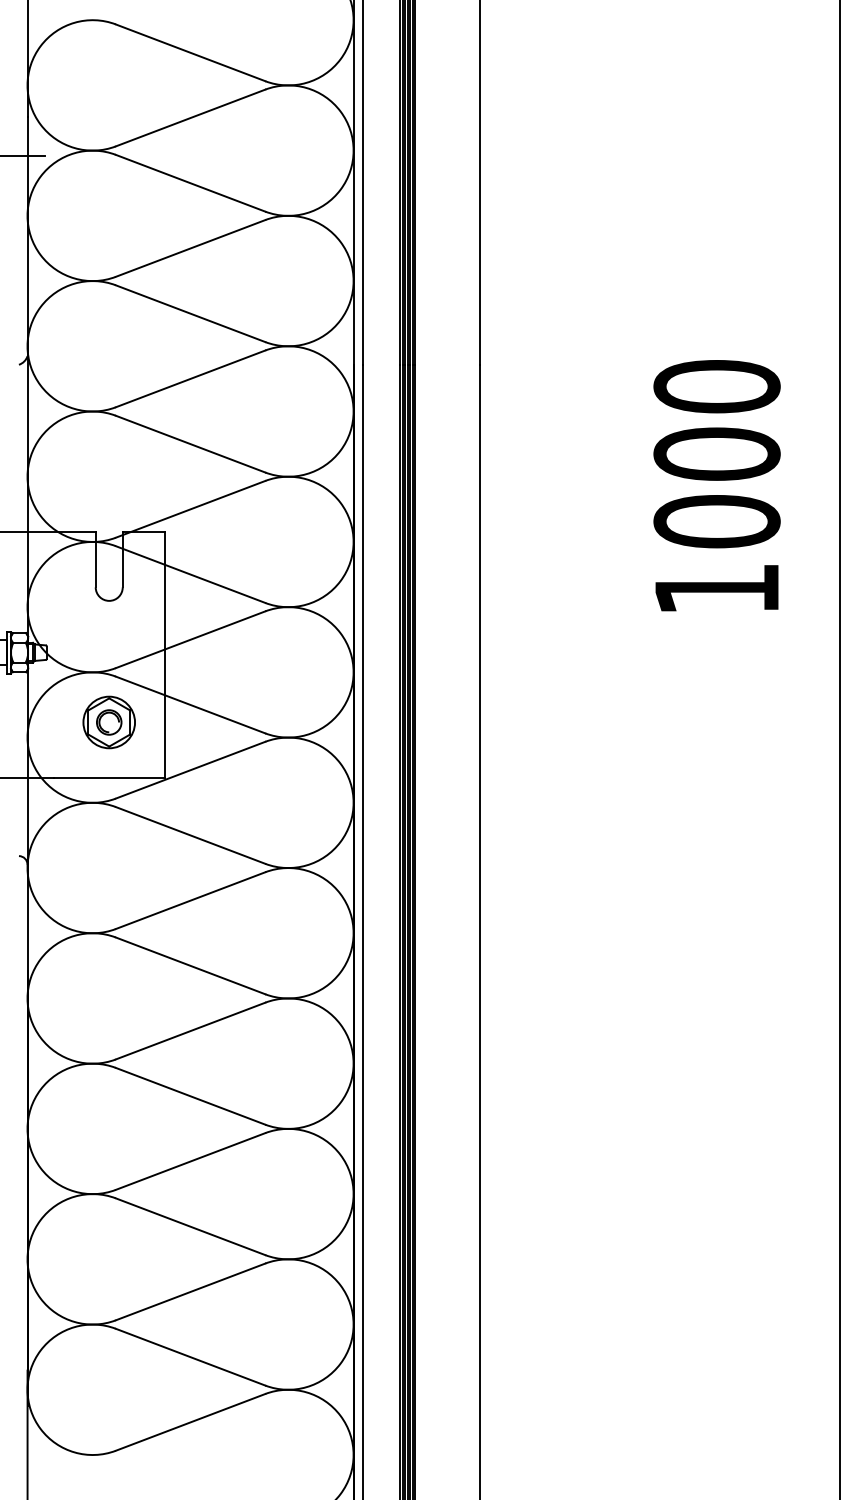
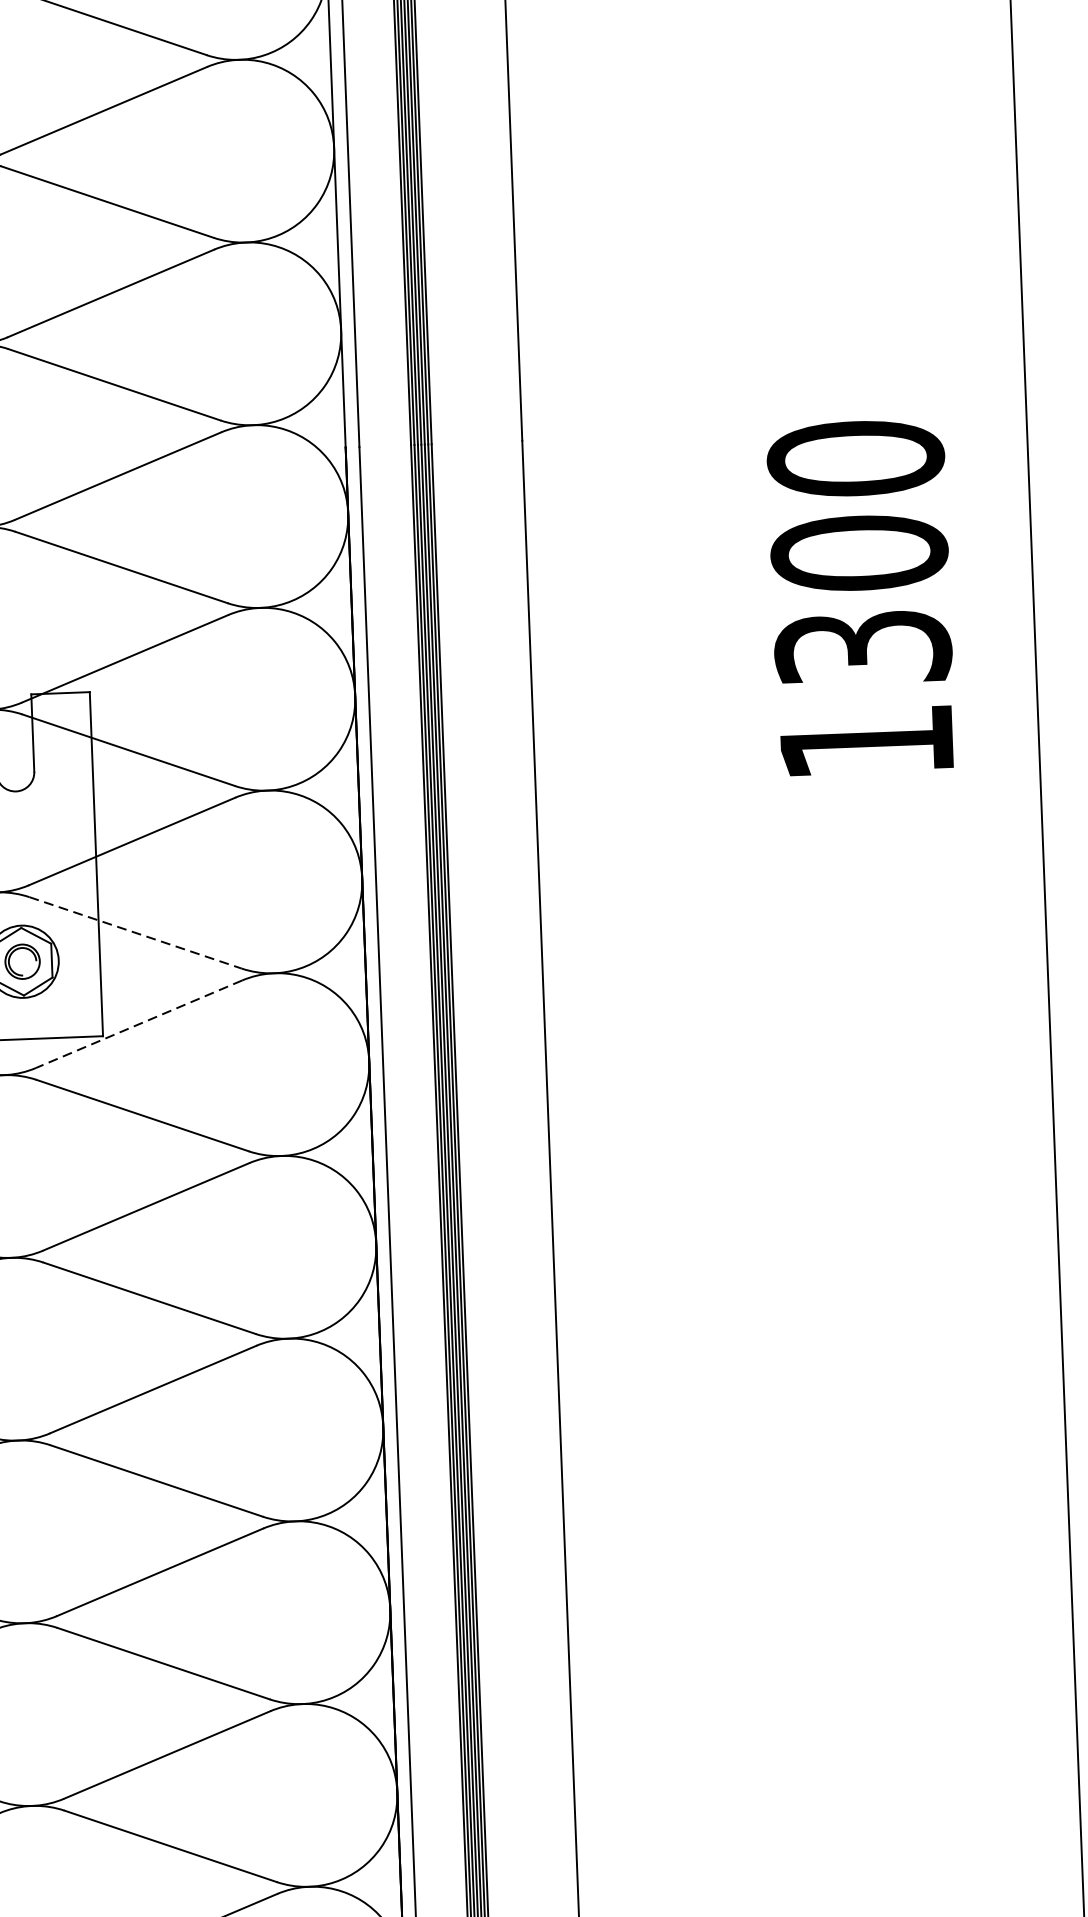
text: (716, 521) -> (862, 647), 1000 -> 1300
line: (190, 704) -> (135, 932), solid -> dashed
line: (190, 770) -> (139, 1024), solid -> dashed

